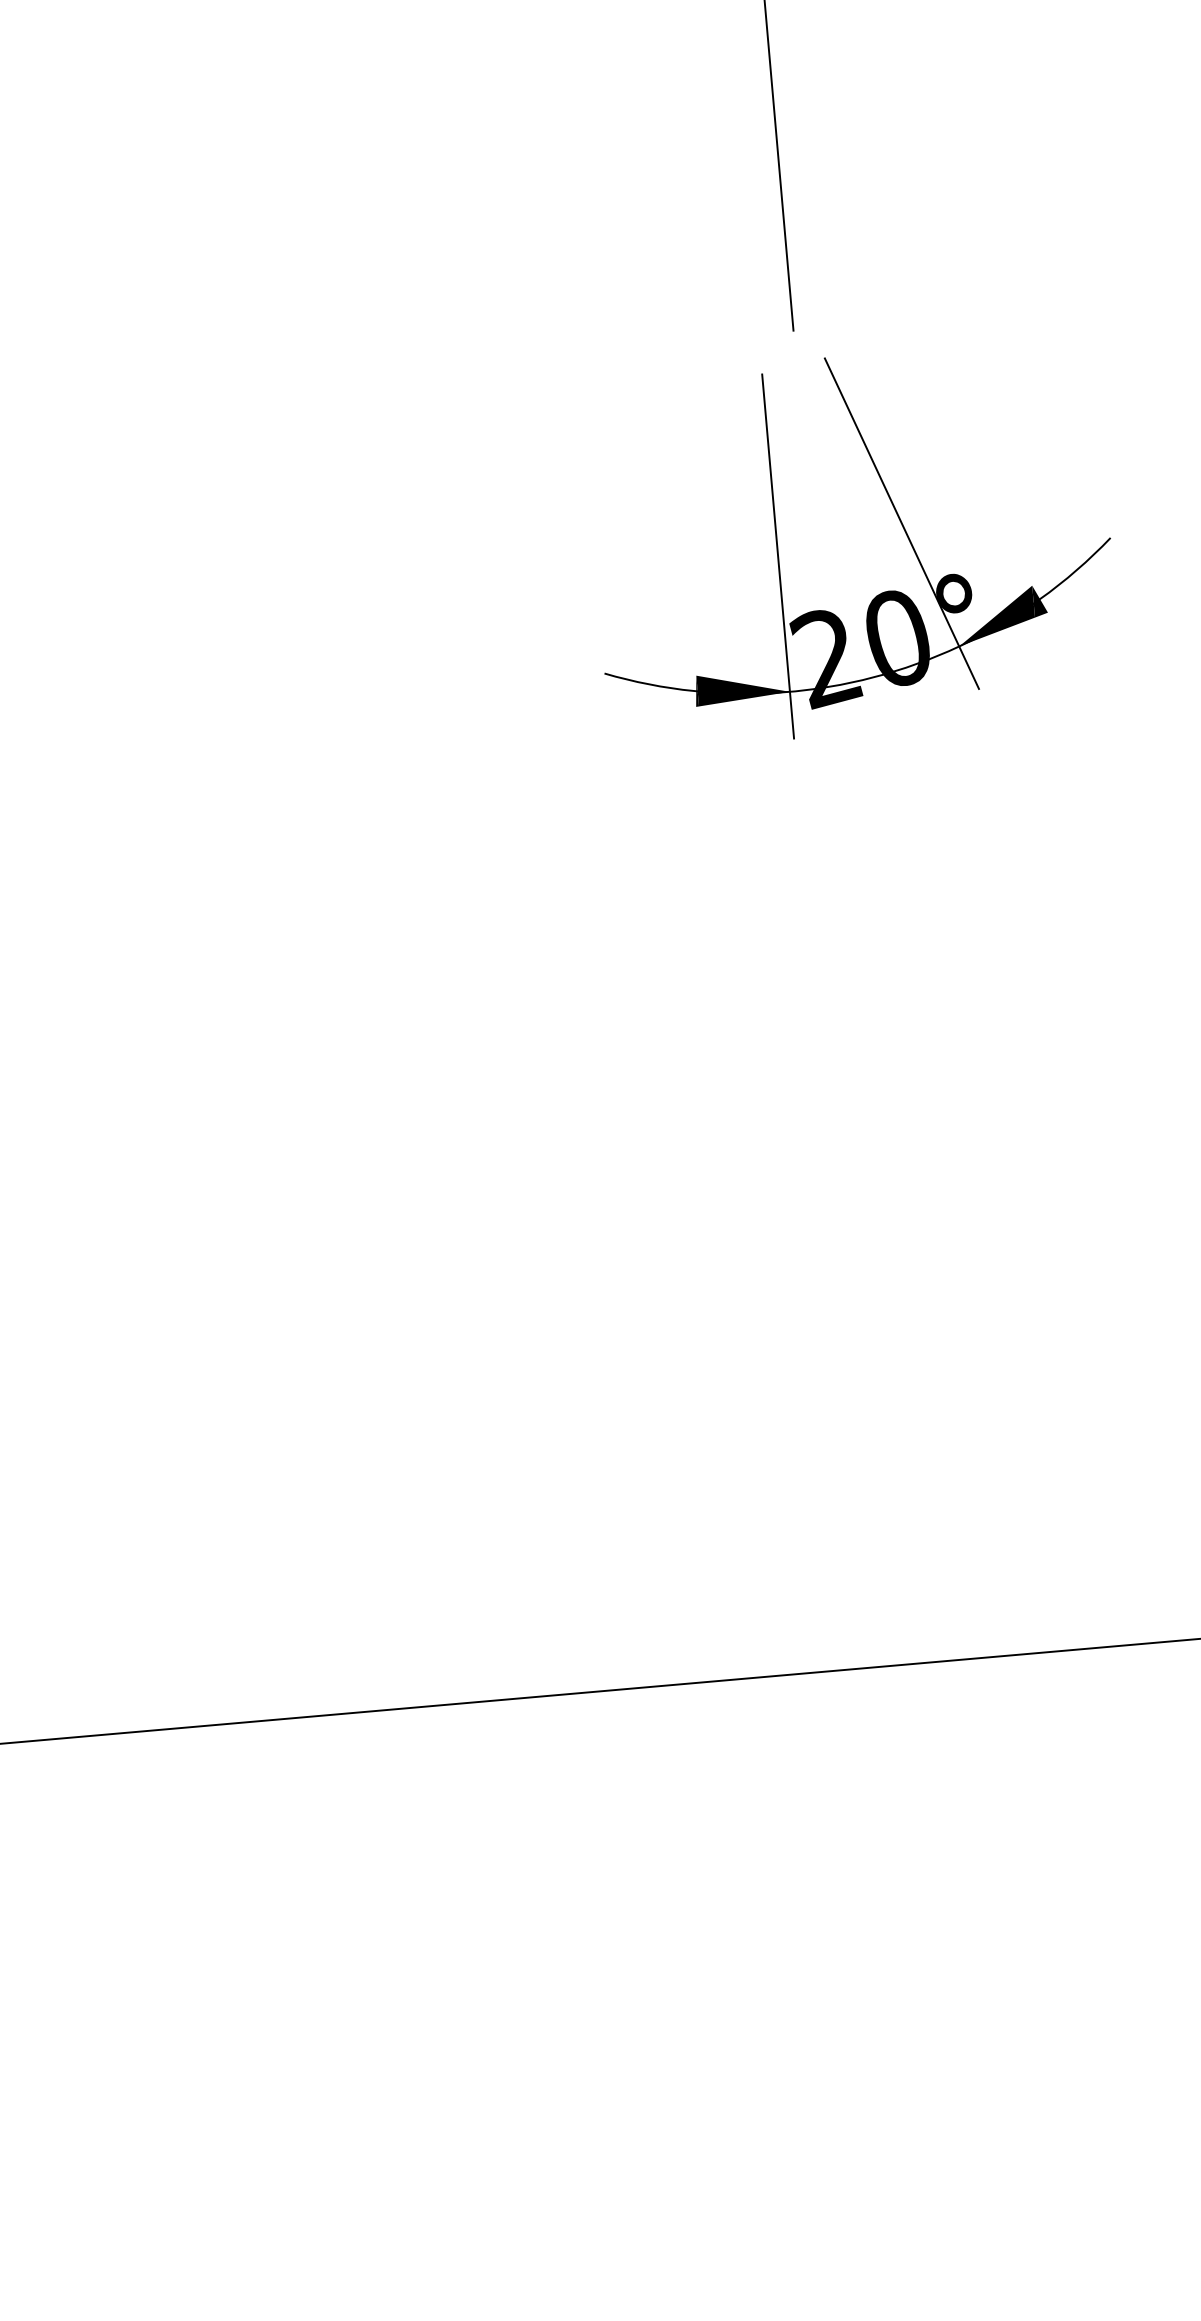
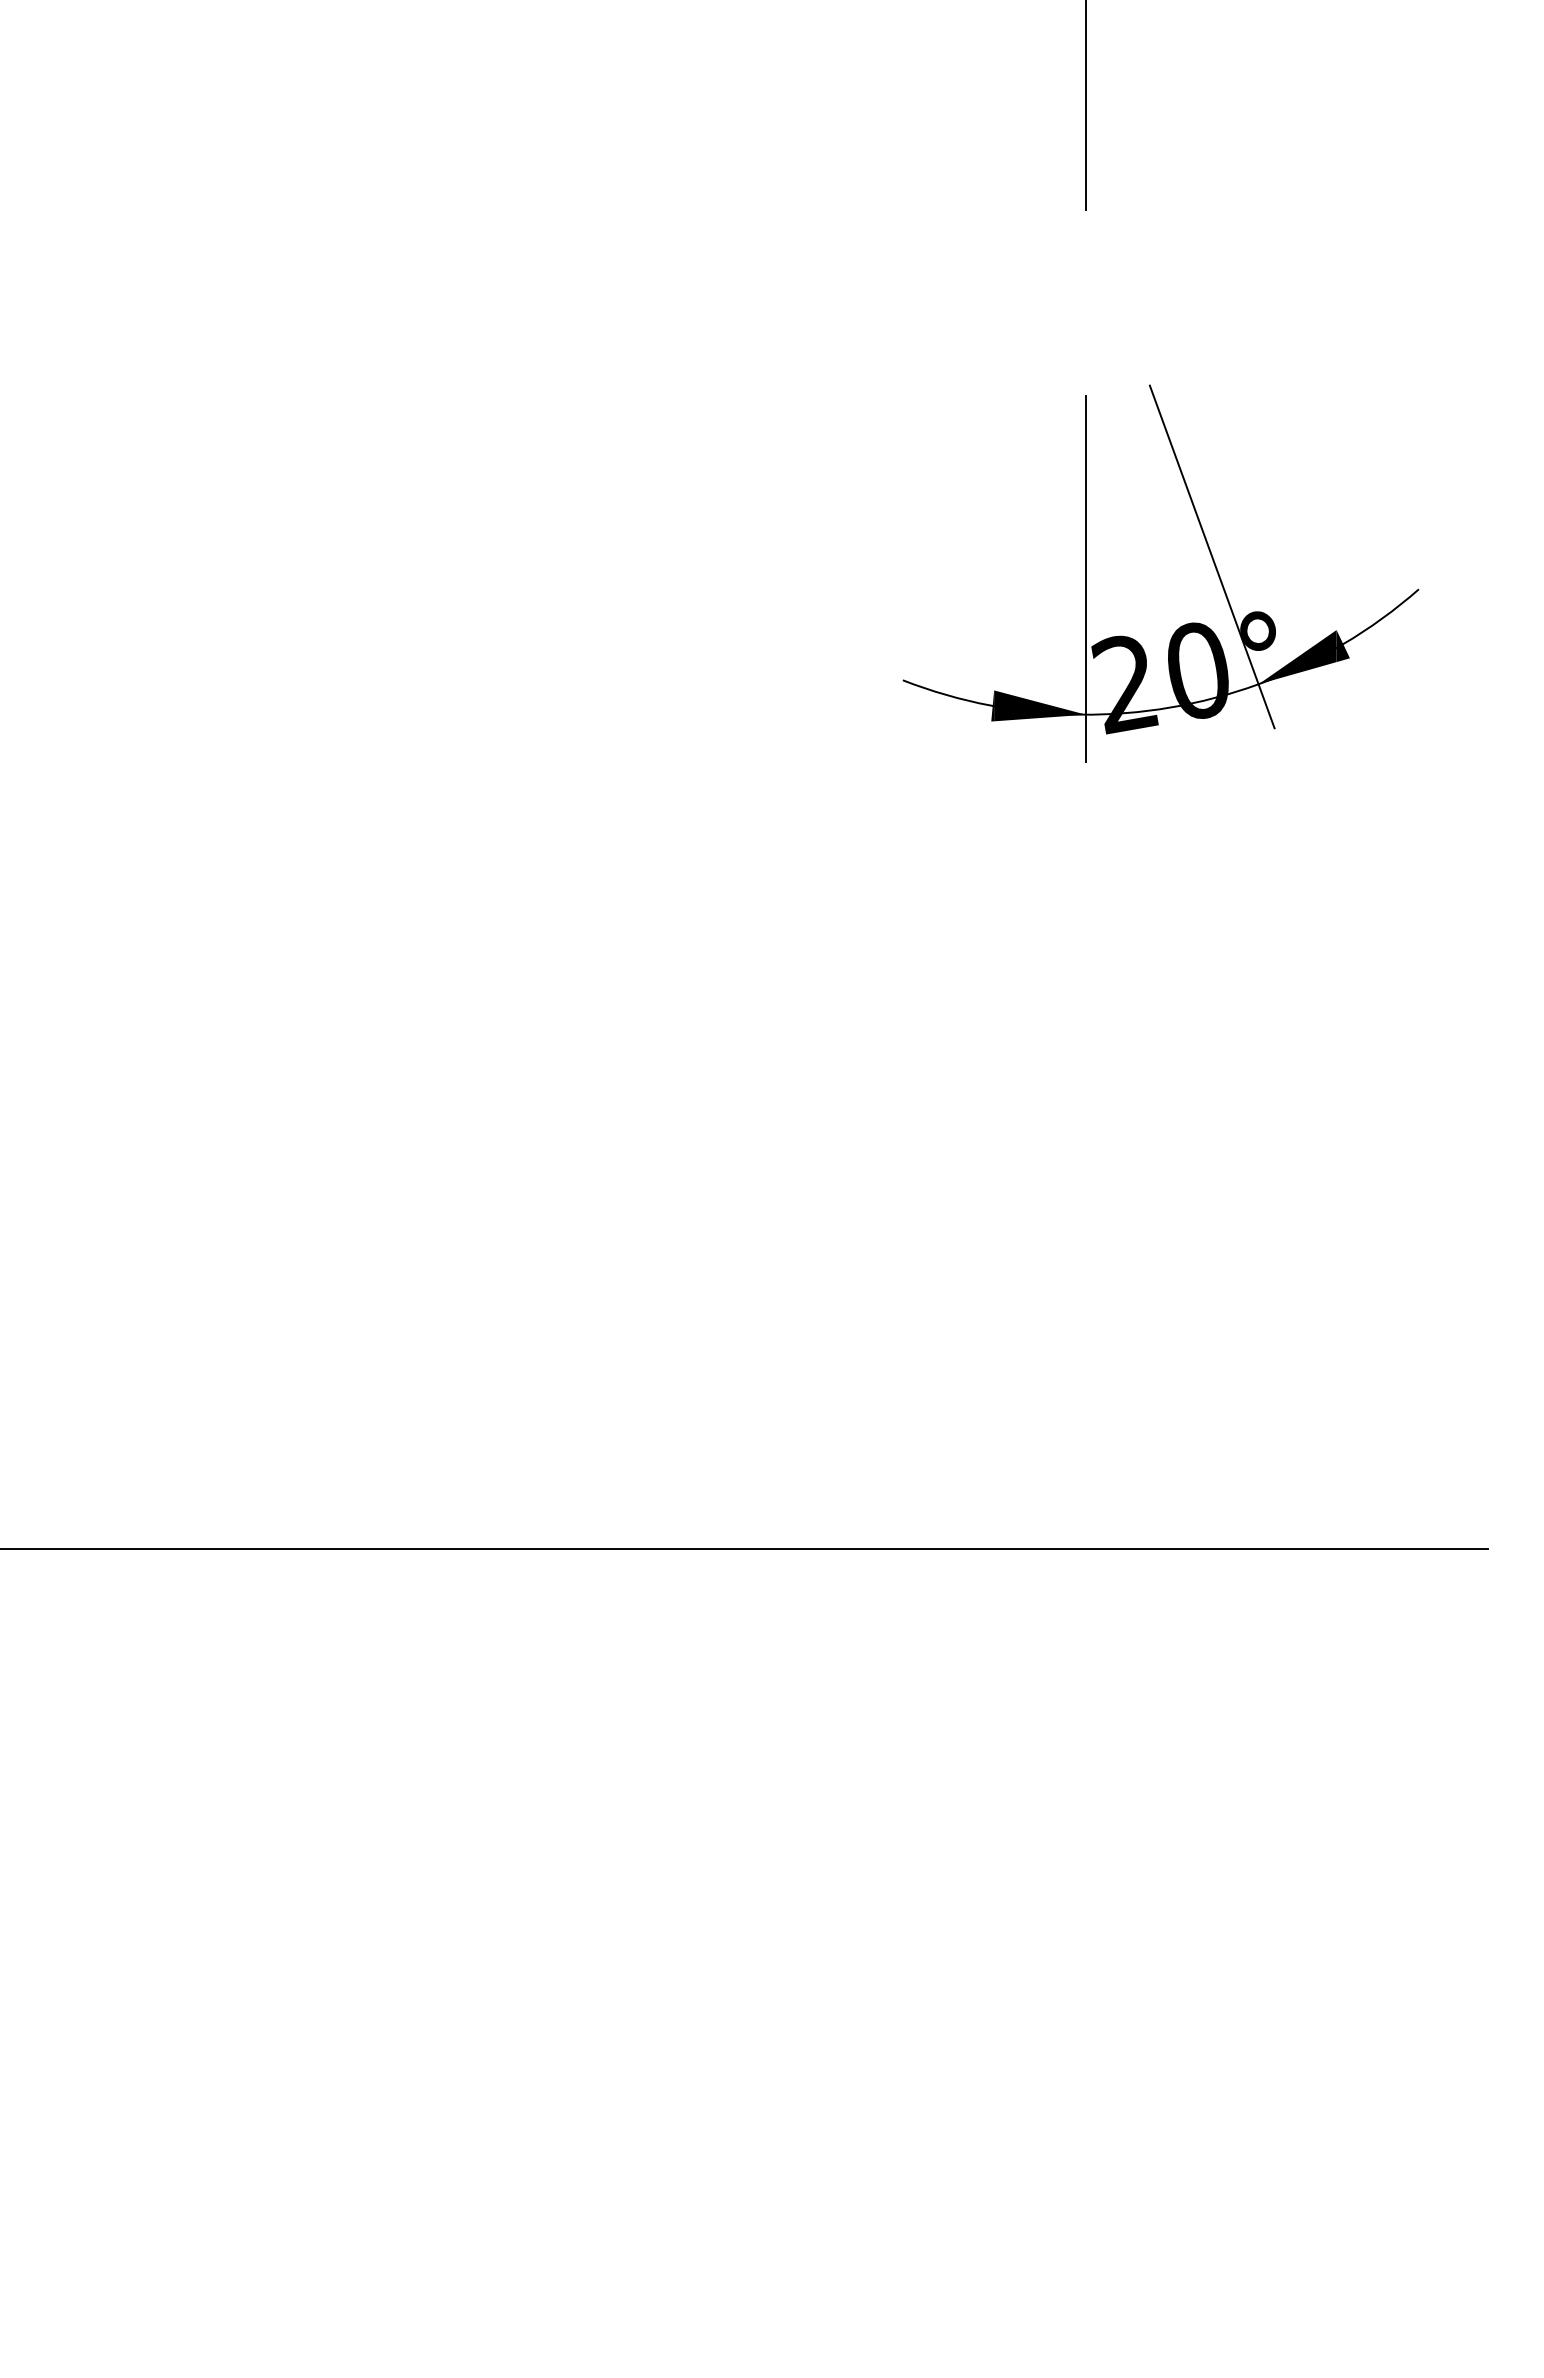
part: (900, 522) -> (1210, 555), moved

